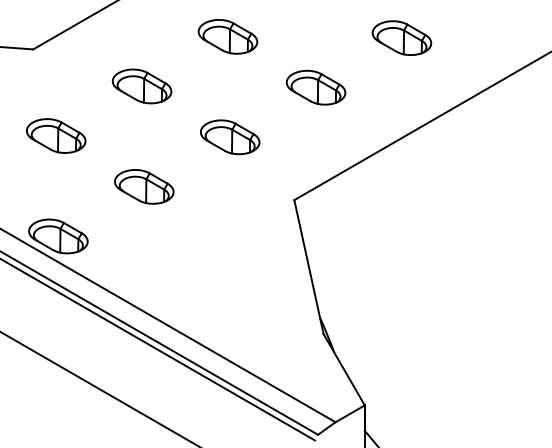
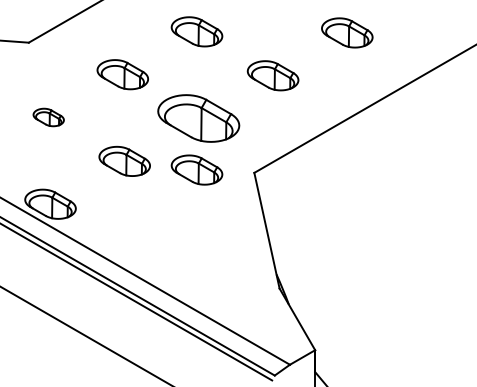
part: (56, 135) -> (48, 117), size x0.6
part: (230, 137) -> (199, 118), size x1.6
part: (227, 196) -> (196, 169), added

